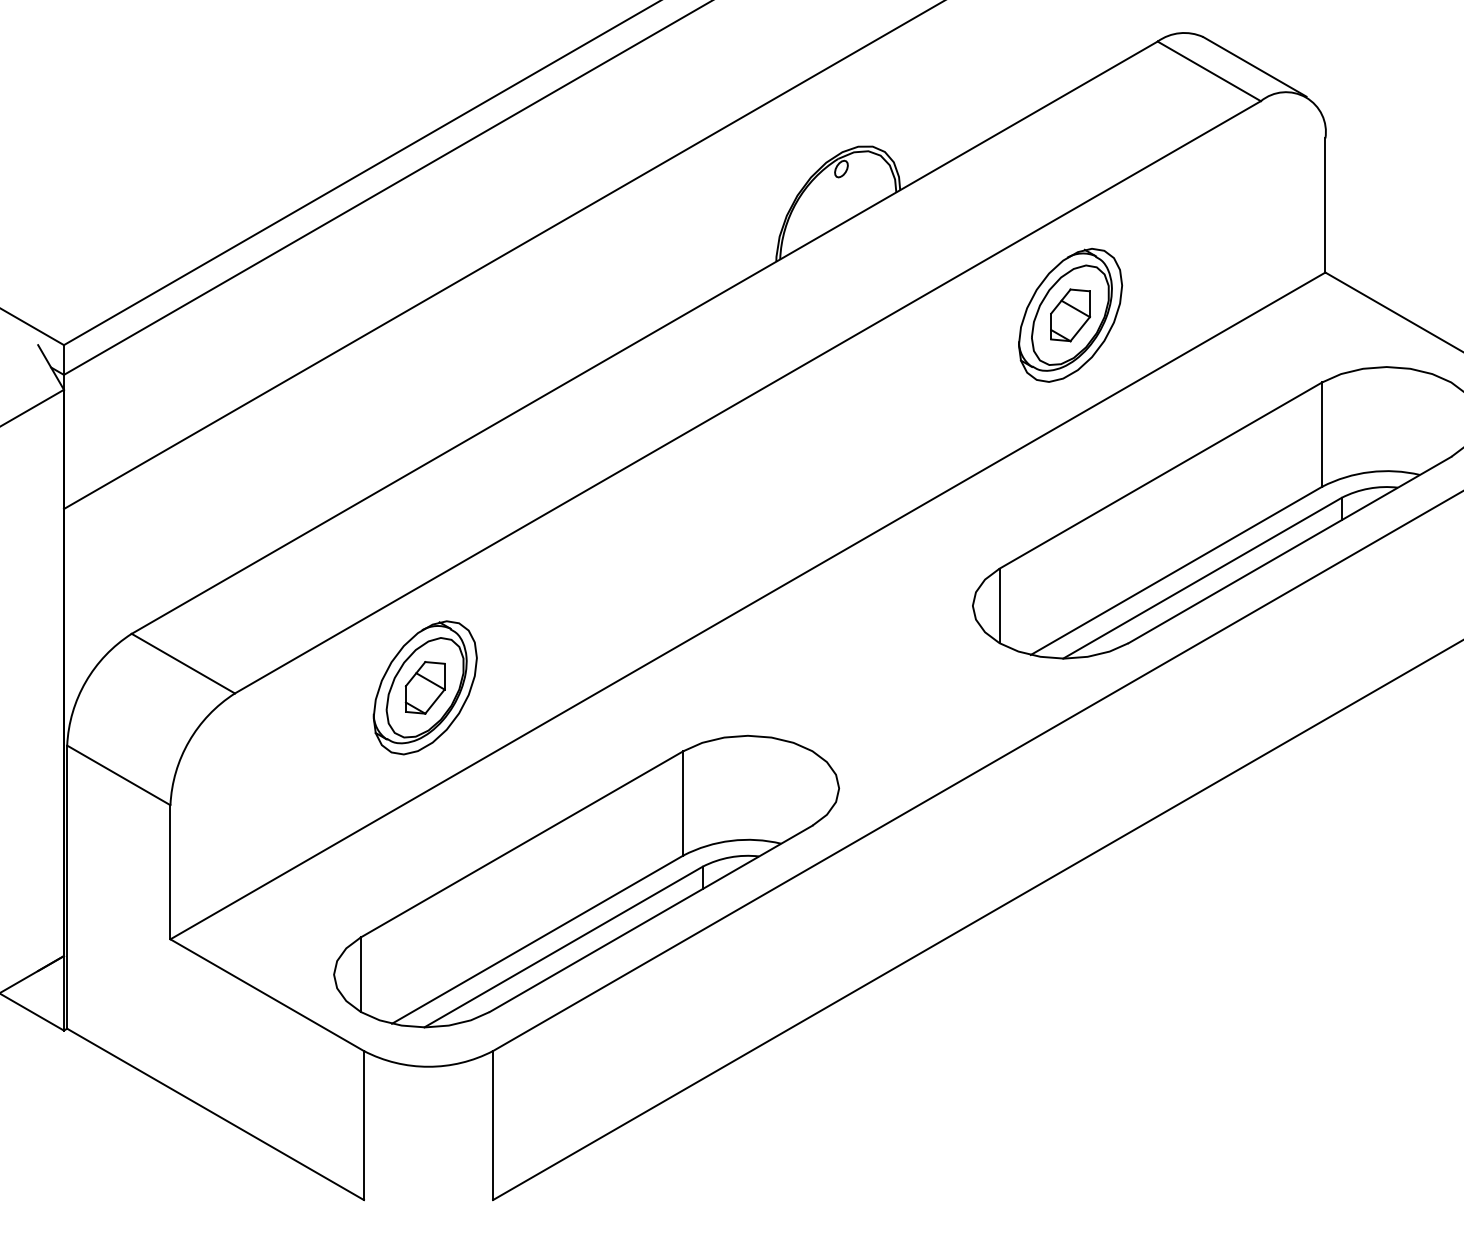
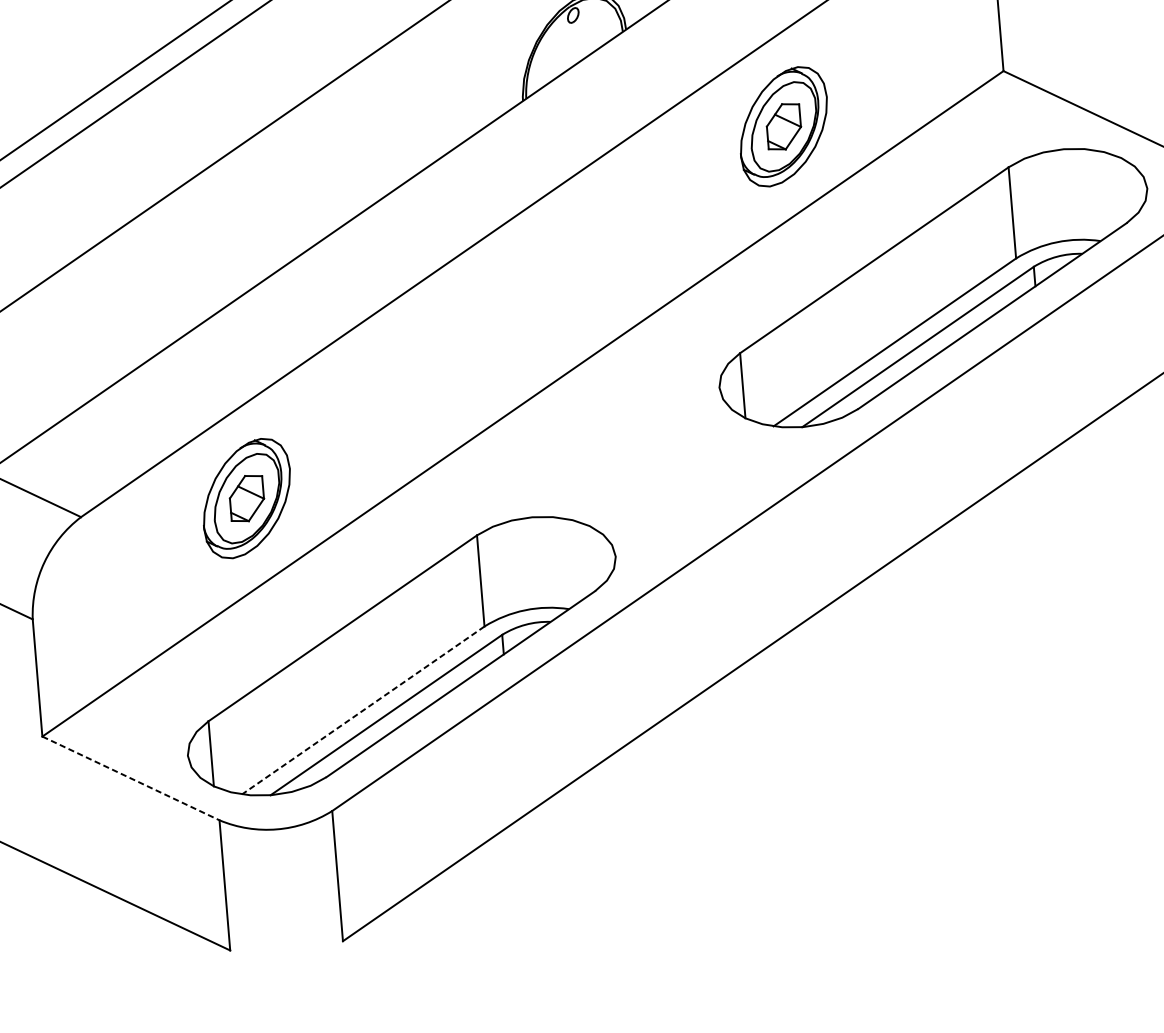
line: (537, 939) -> (363, 710), solid -> dashed
line: (267, 995) -> (131, 778), solid -> dashed

